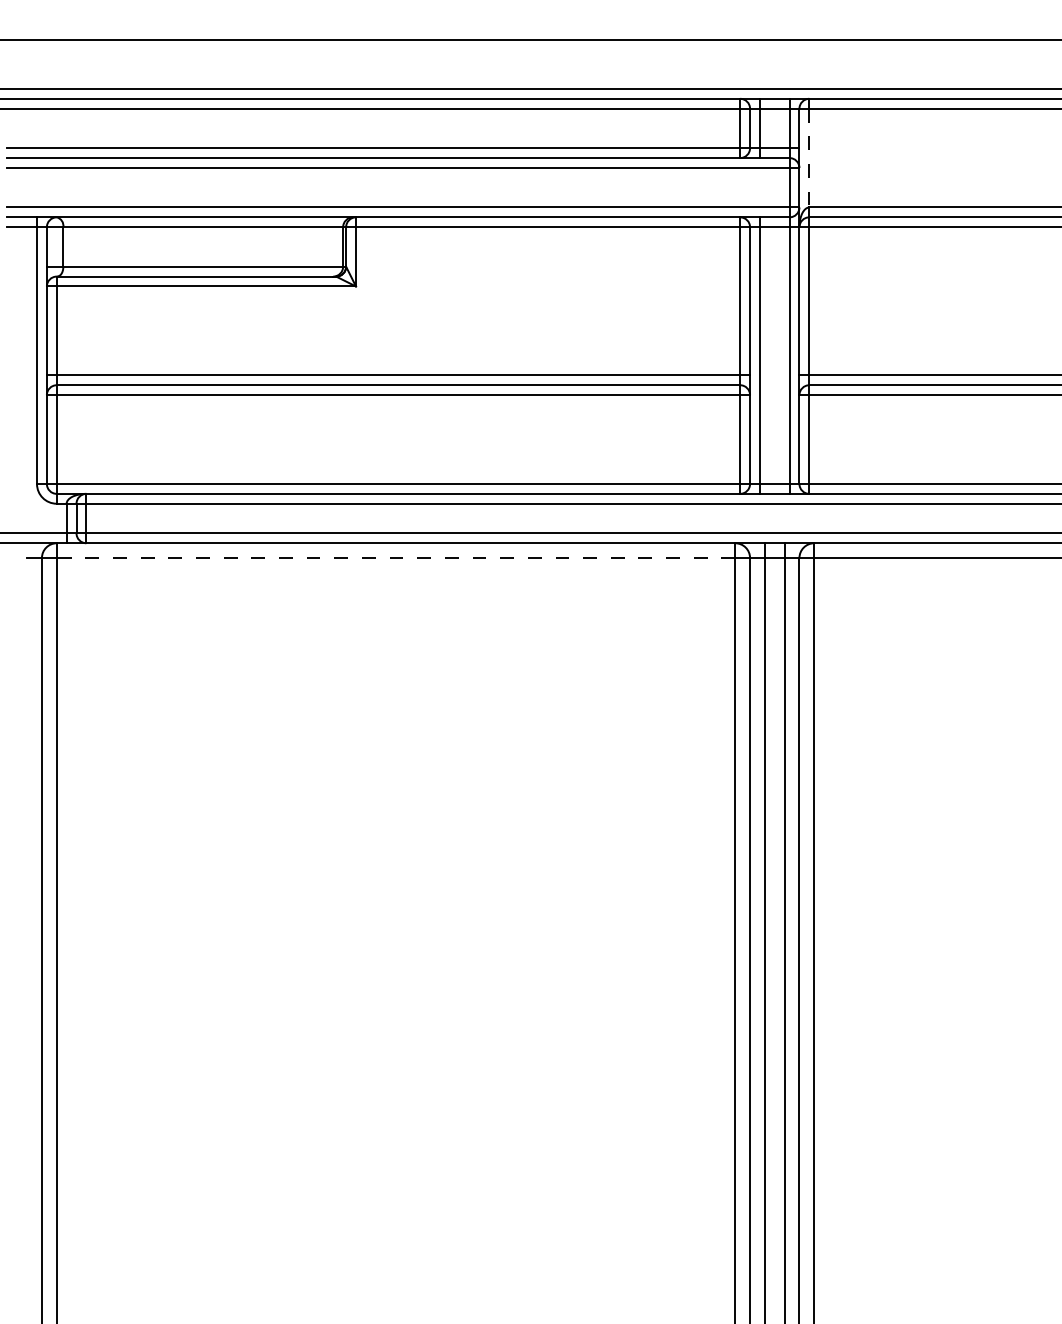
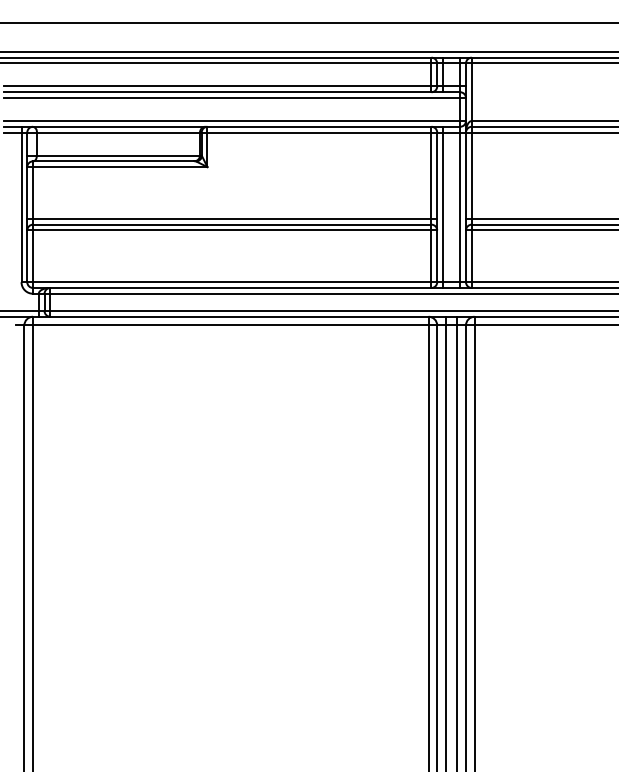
line: (808, 158) -> (471, 92), dashed -> solid
line: (395, 558) -> (230, 325), dashed -> solid

